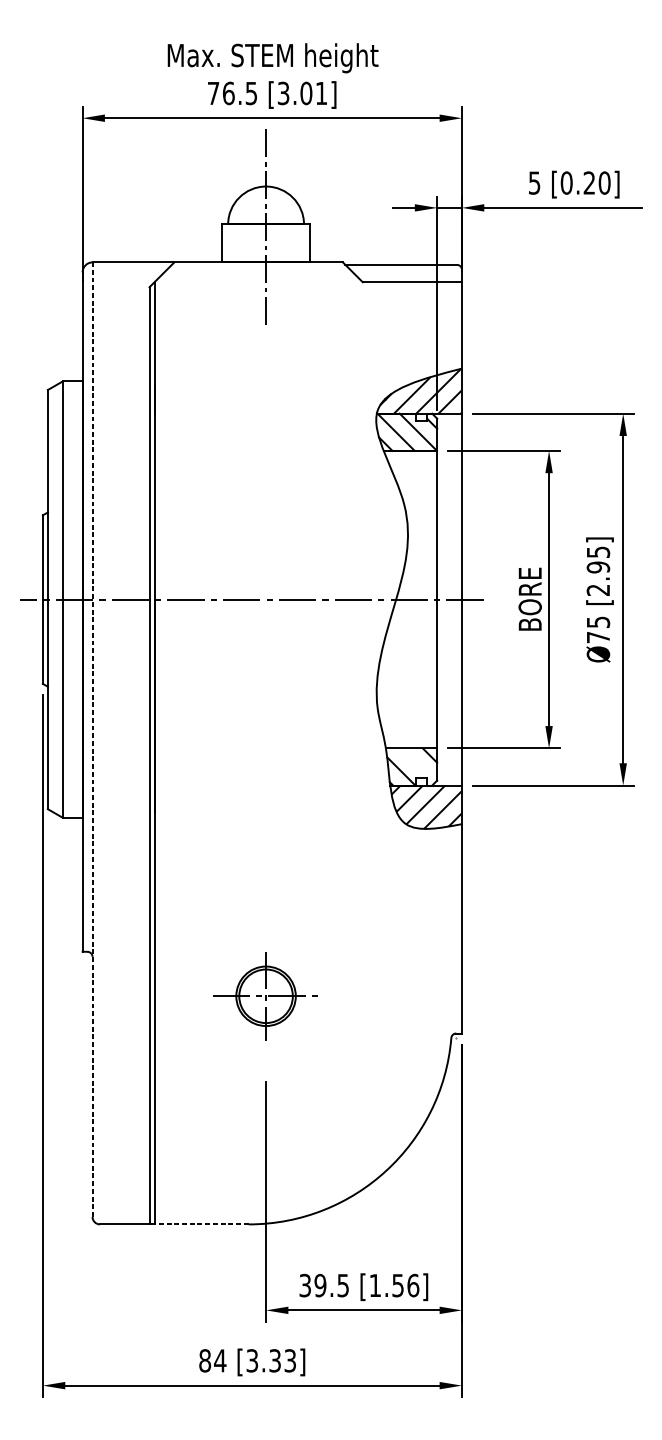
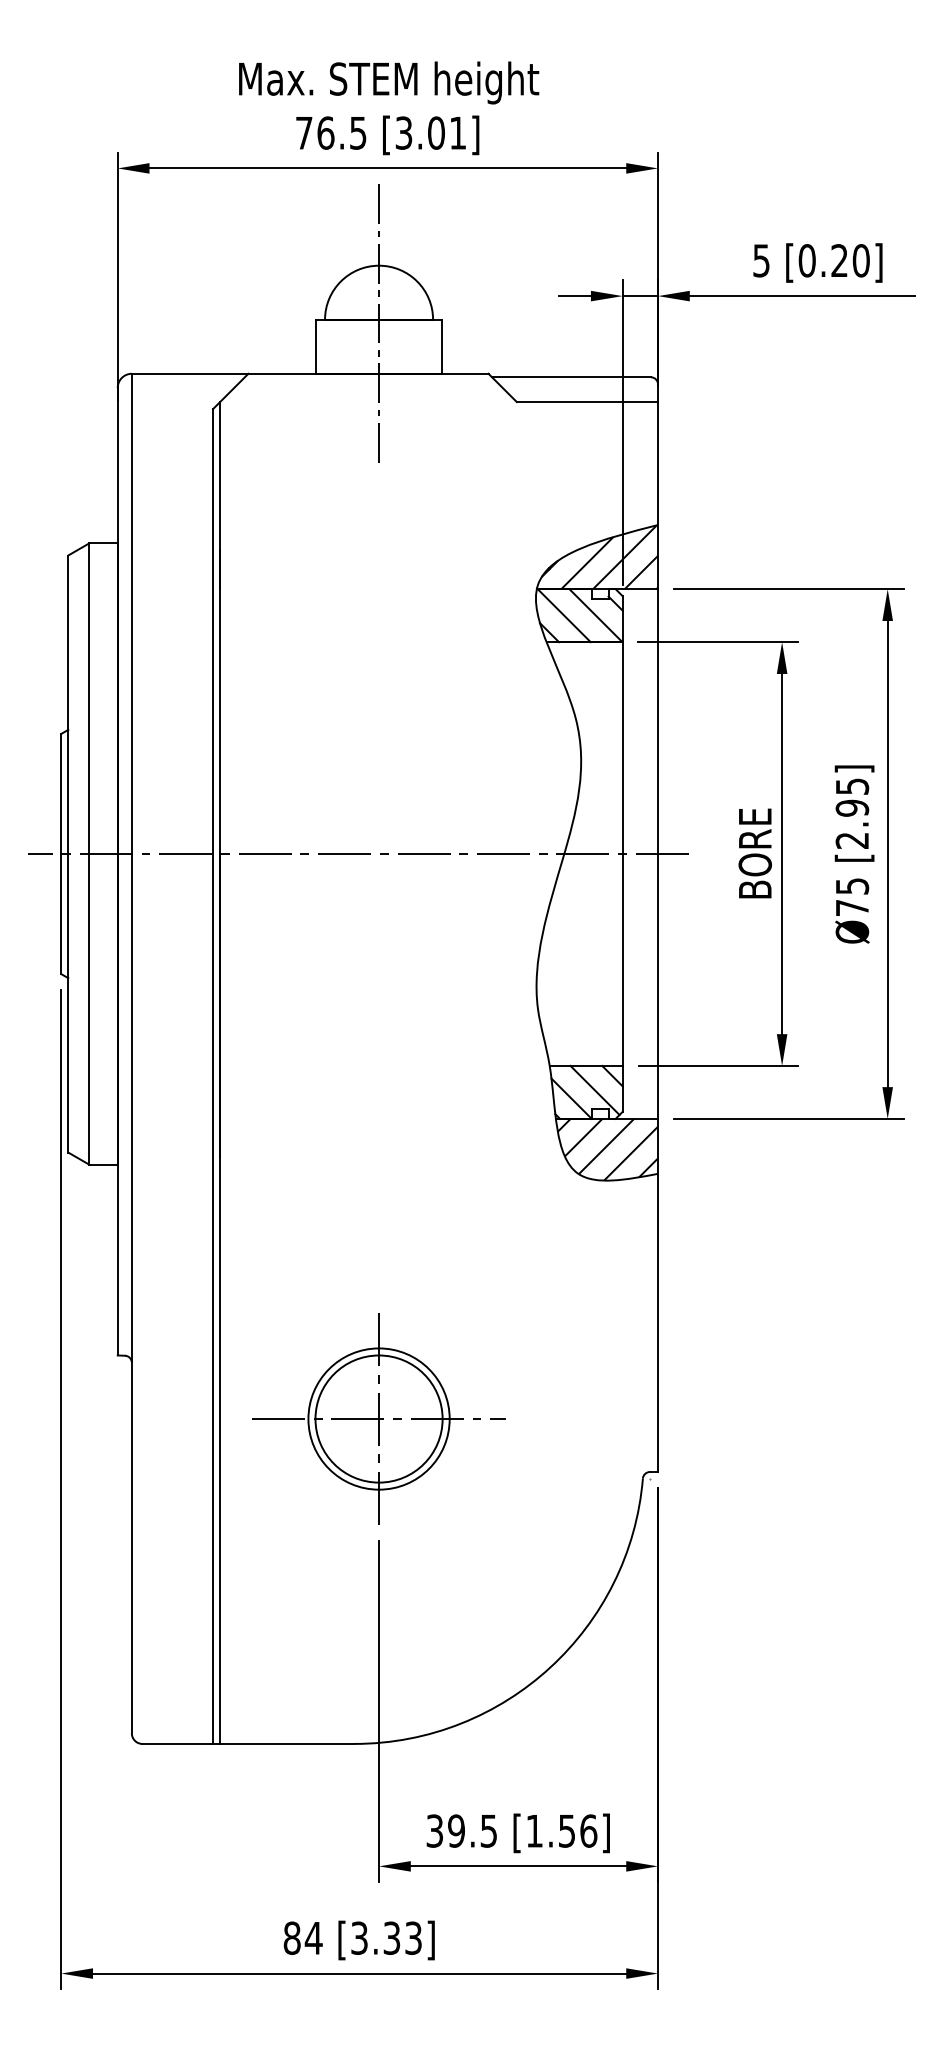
line: (92, 739) -> (131, 1053), dashed -> solid
line: (417, 764) -> (594, 1089), added
part: (265, 995) -> (378, 1418), size x1.67
line: (201, 1224) -> (286, 1743), dashed -> solid

